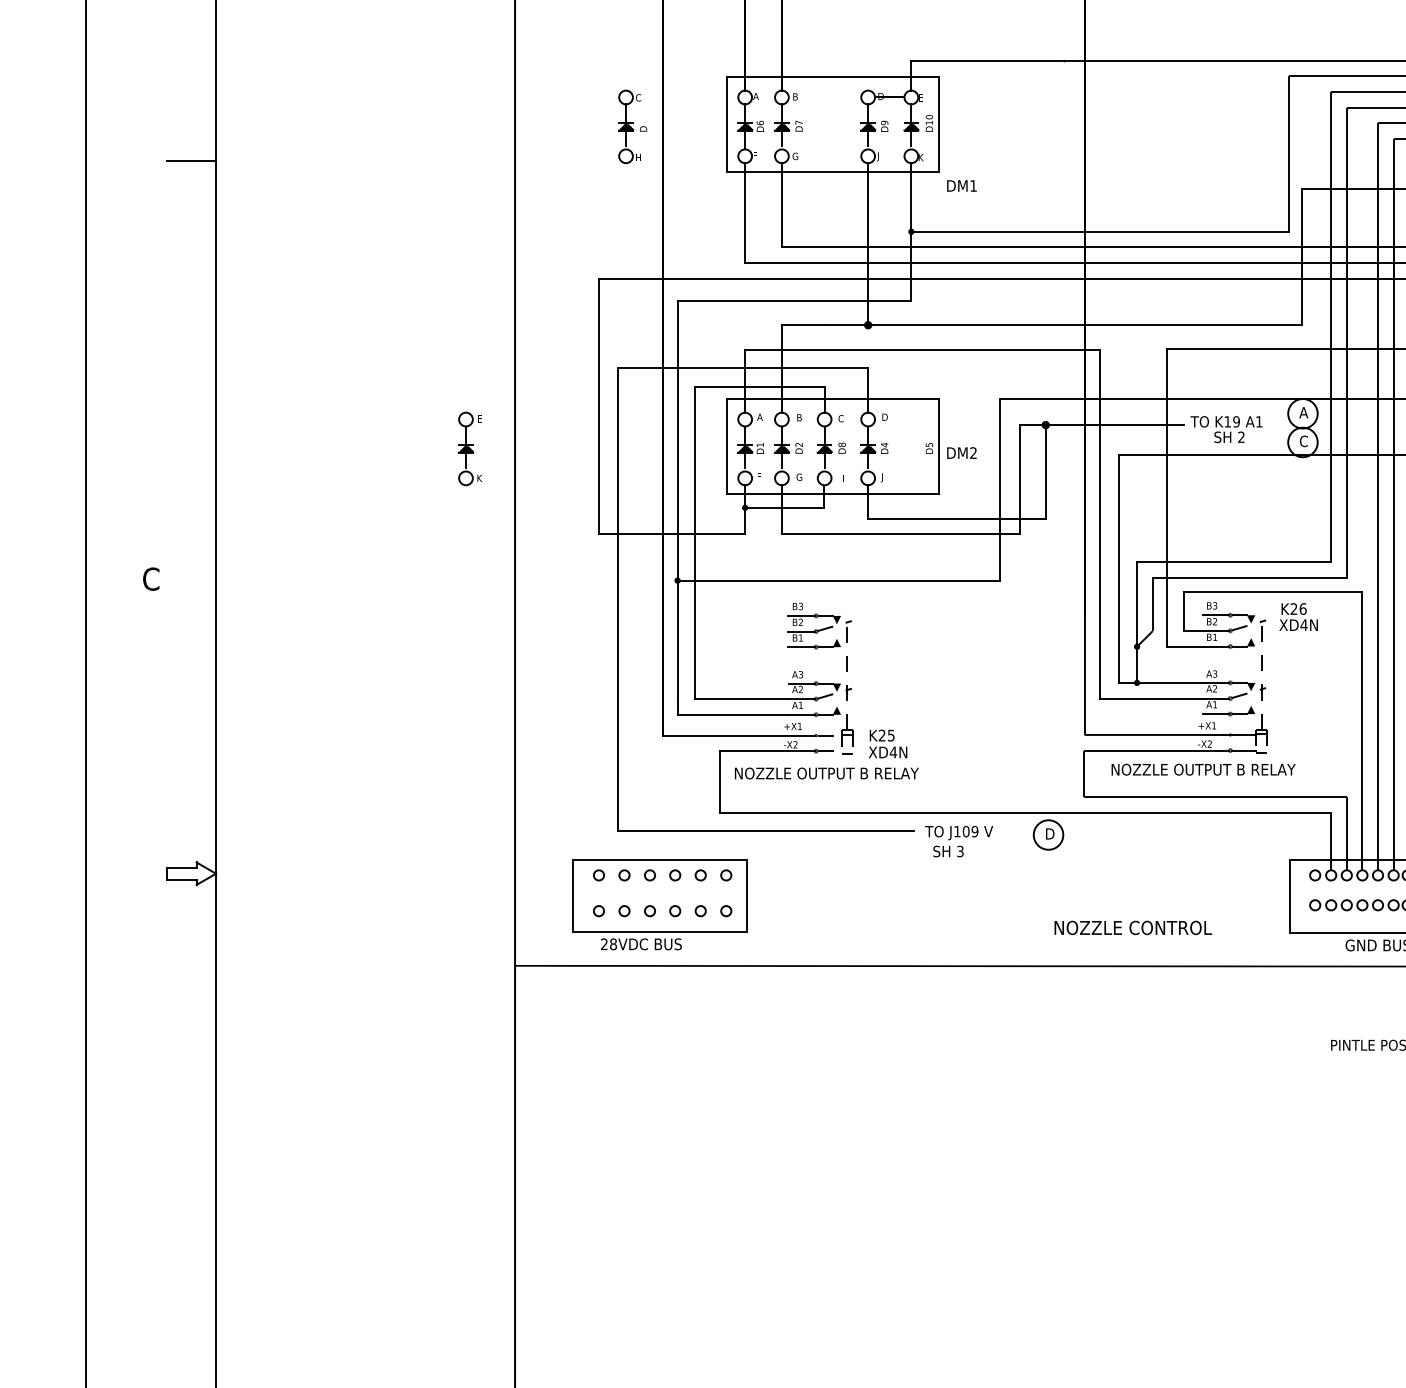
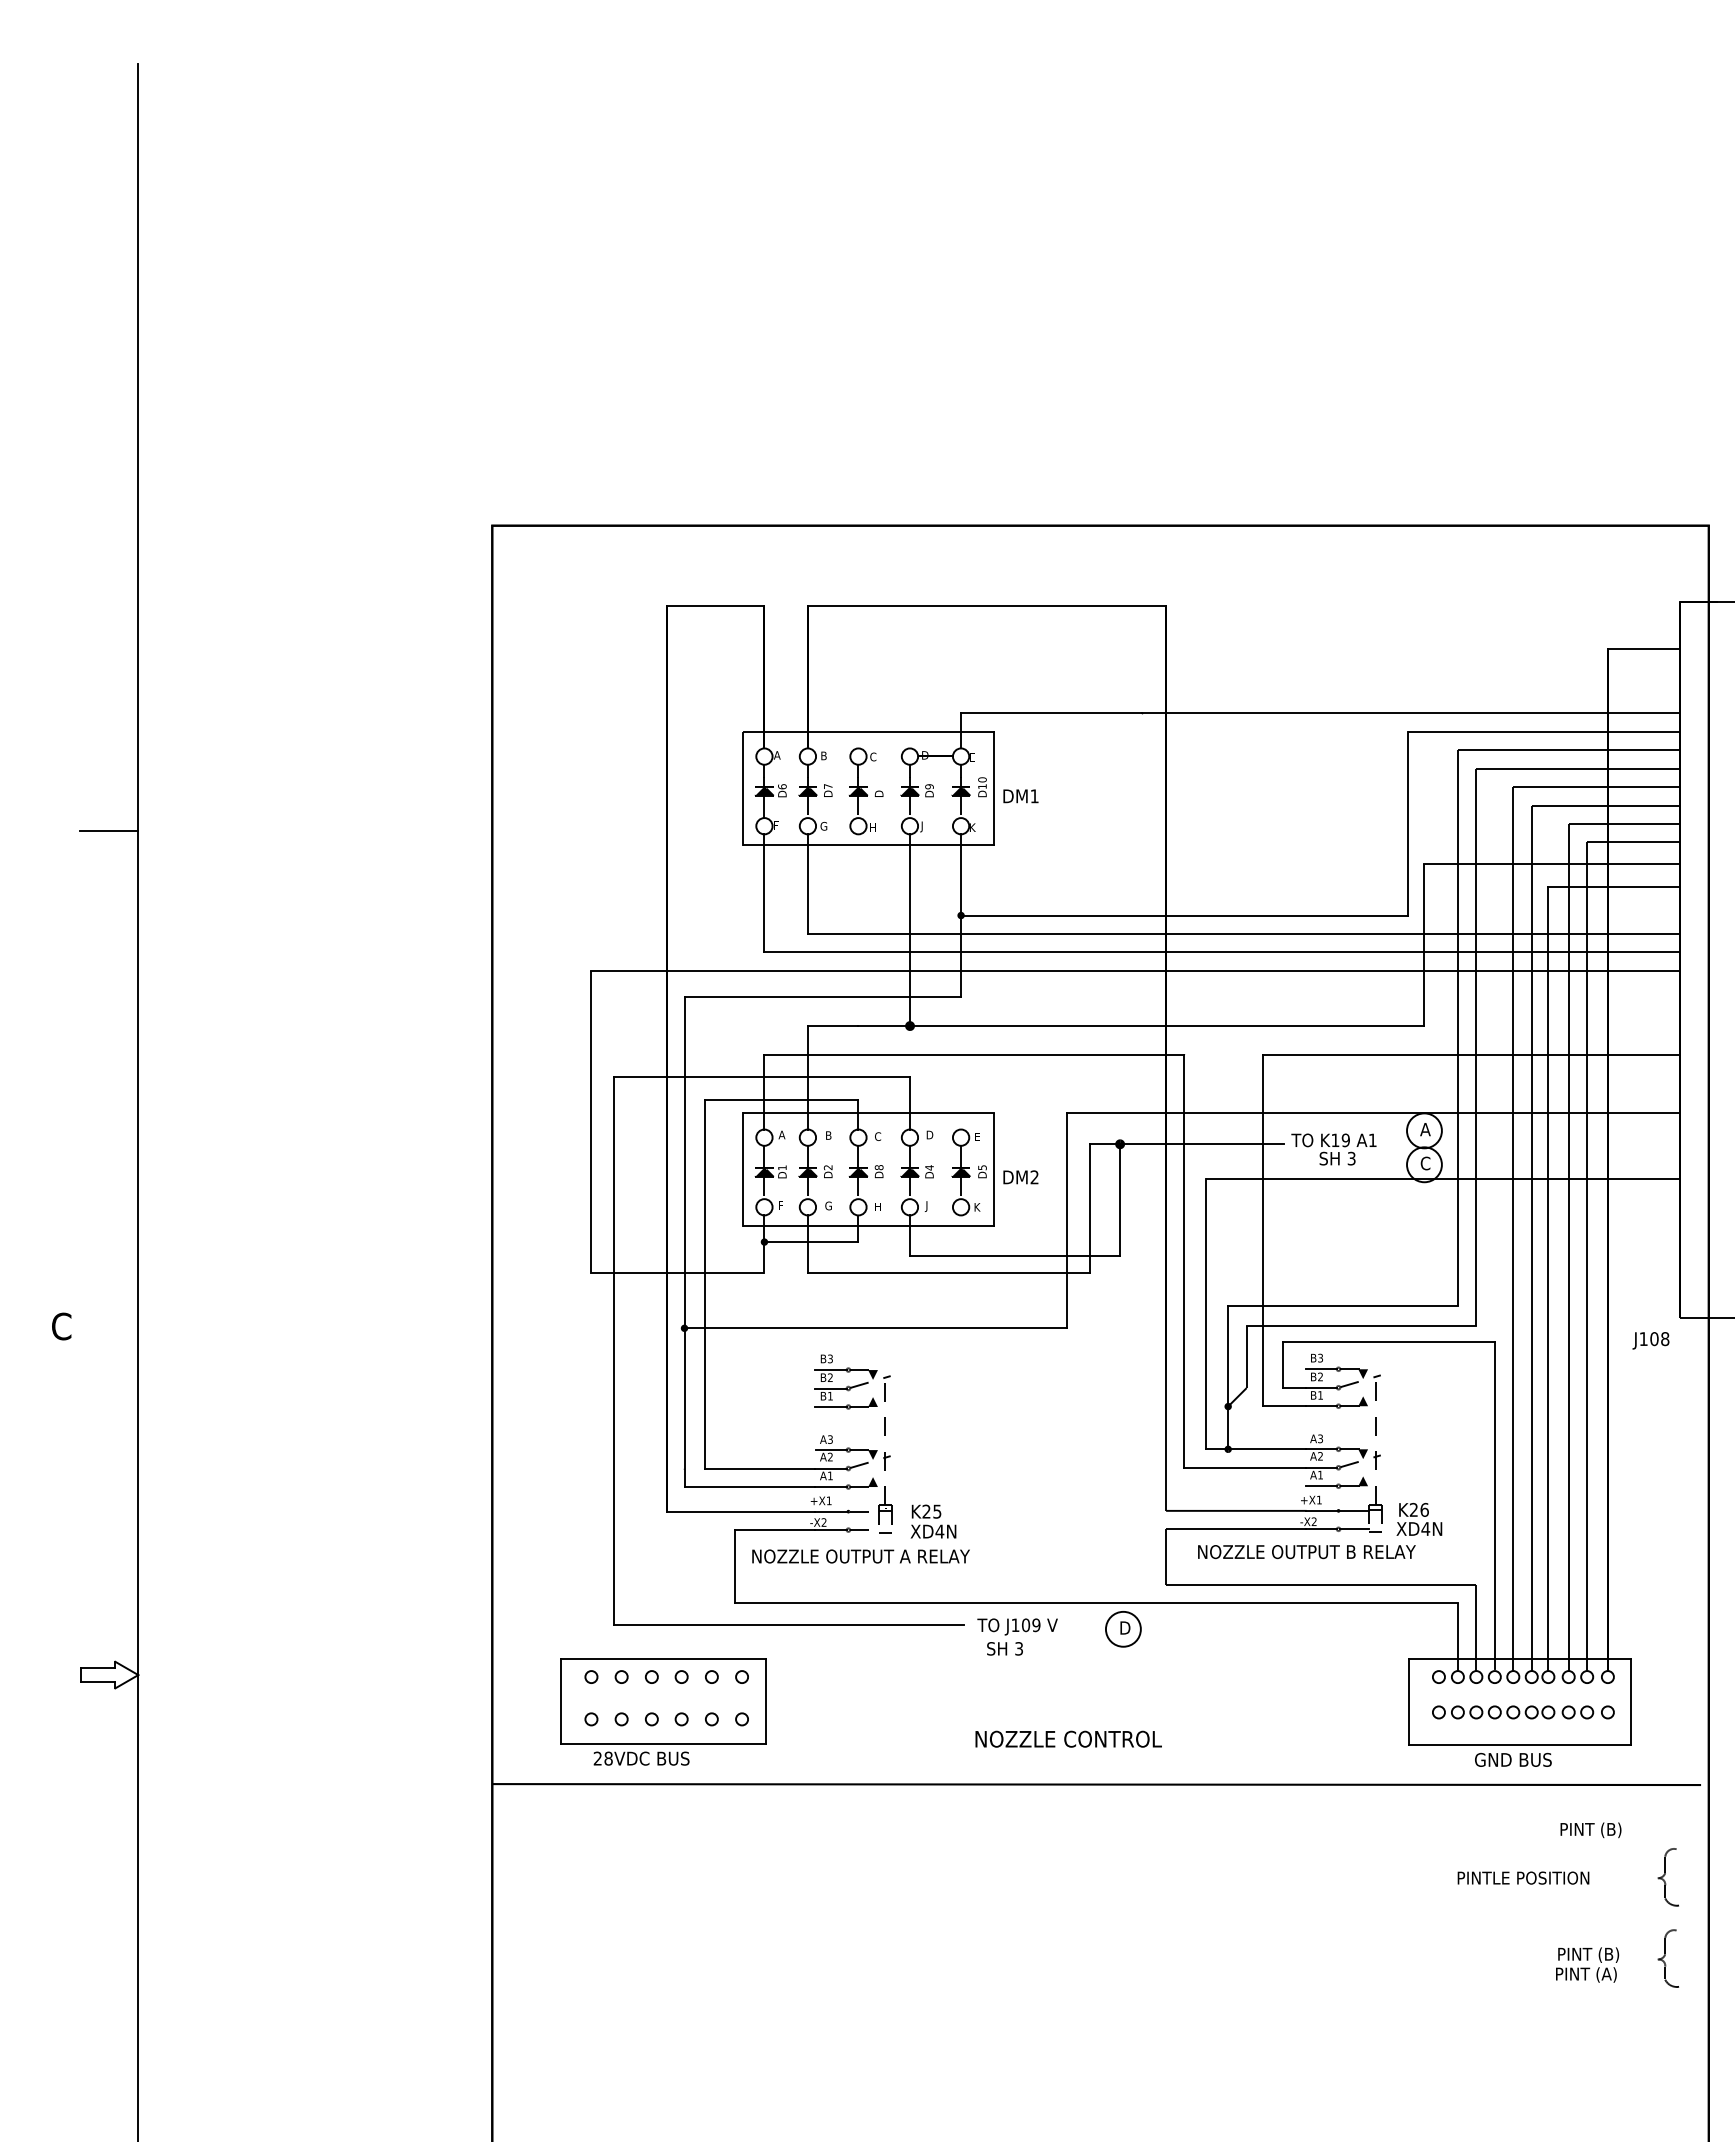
part: (631, 126) -> (865, 791), moved
text: (961, 186) -> (1020, 796), moved
text: (1241, 437) -> (1351, 1158), 2 -> 3
part: (469, 448) -> (965, 1172), moved
text: (1298, 617) -> (1419, 1519), moved
text: (863, 773) -> (904, 1556), NOZZLE OUTPUT B RELAY -> NOZZLE OUTPUT A RELAY
text: (1133, 927) -> (1068, 1738), moved

